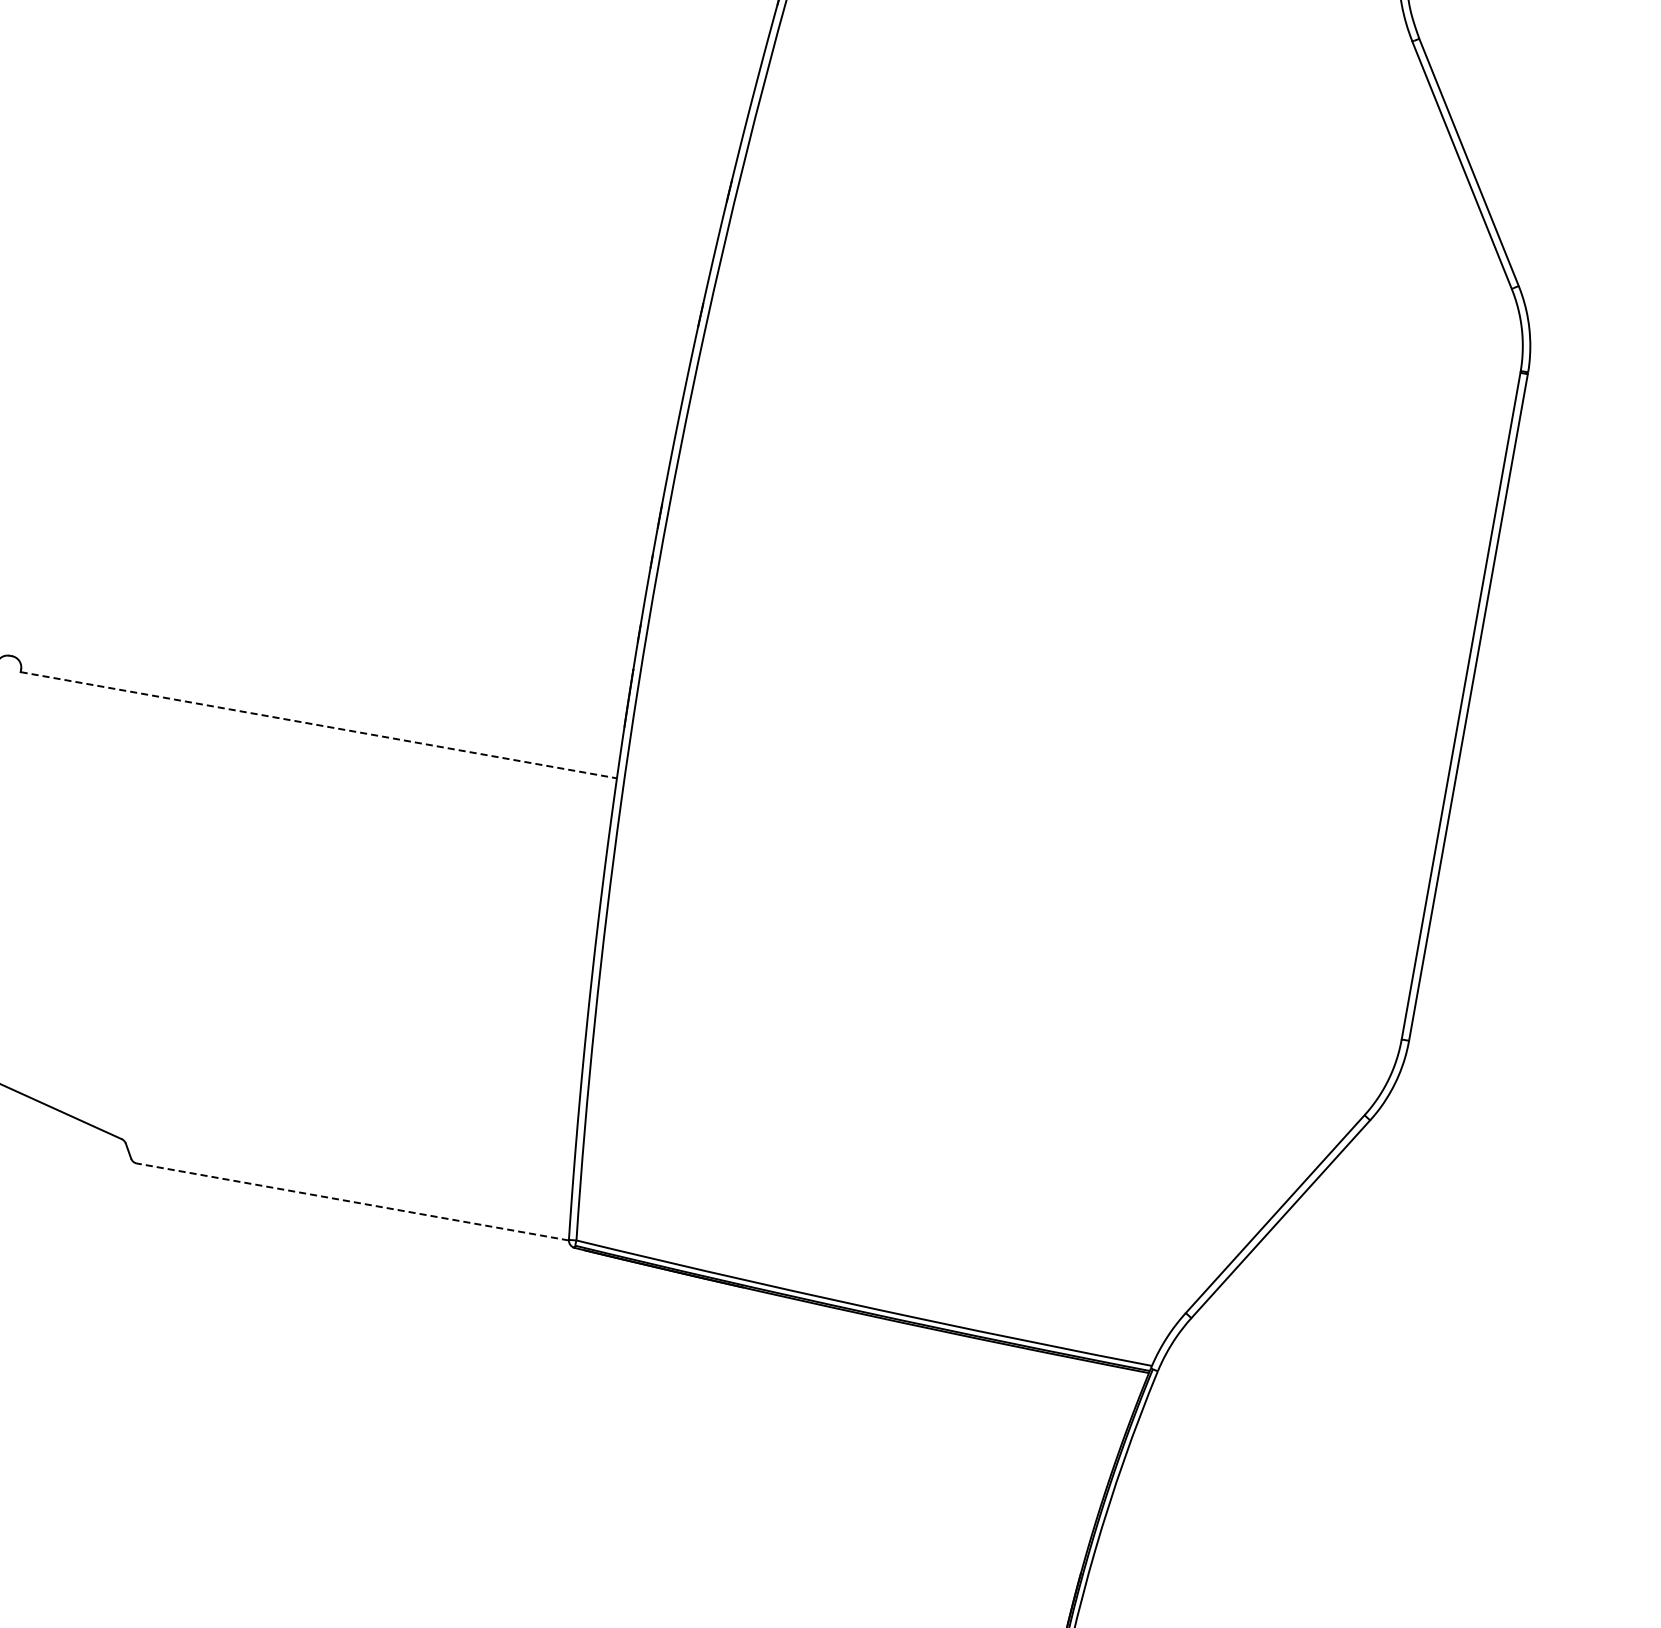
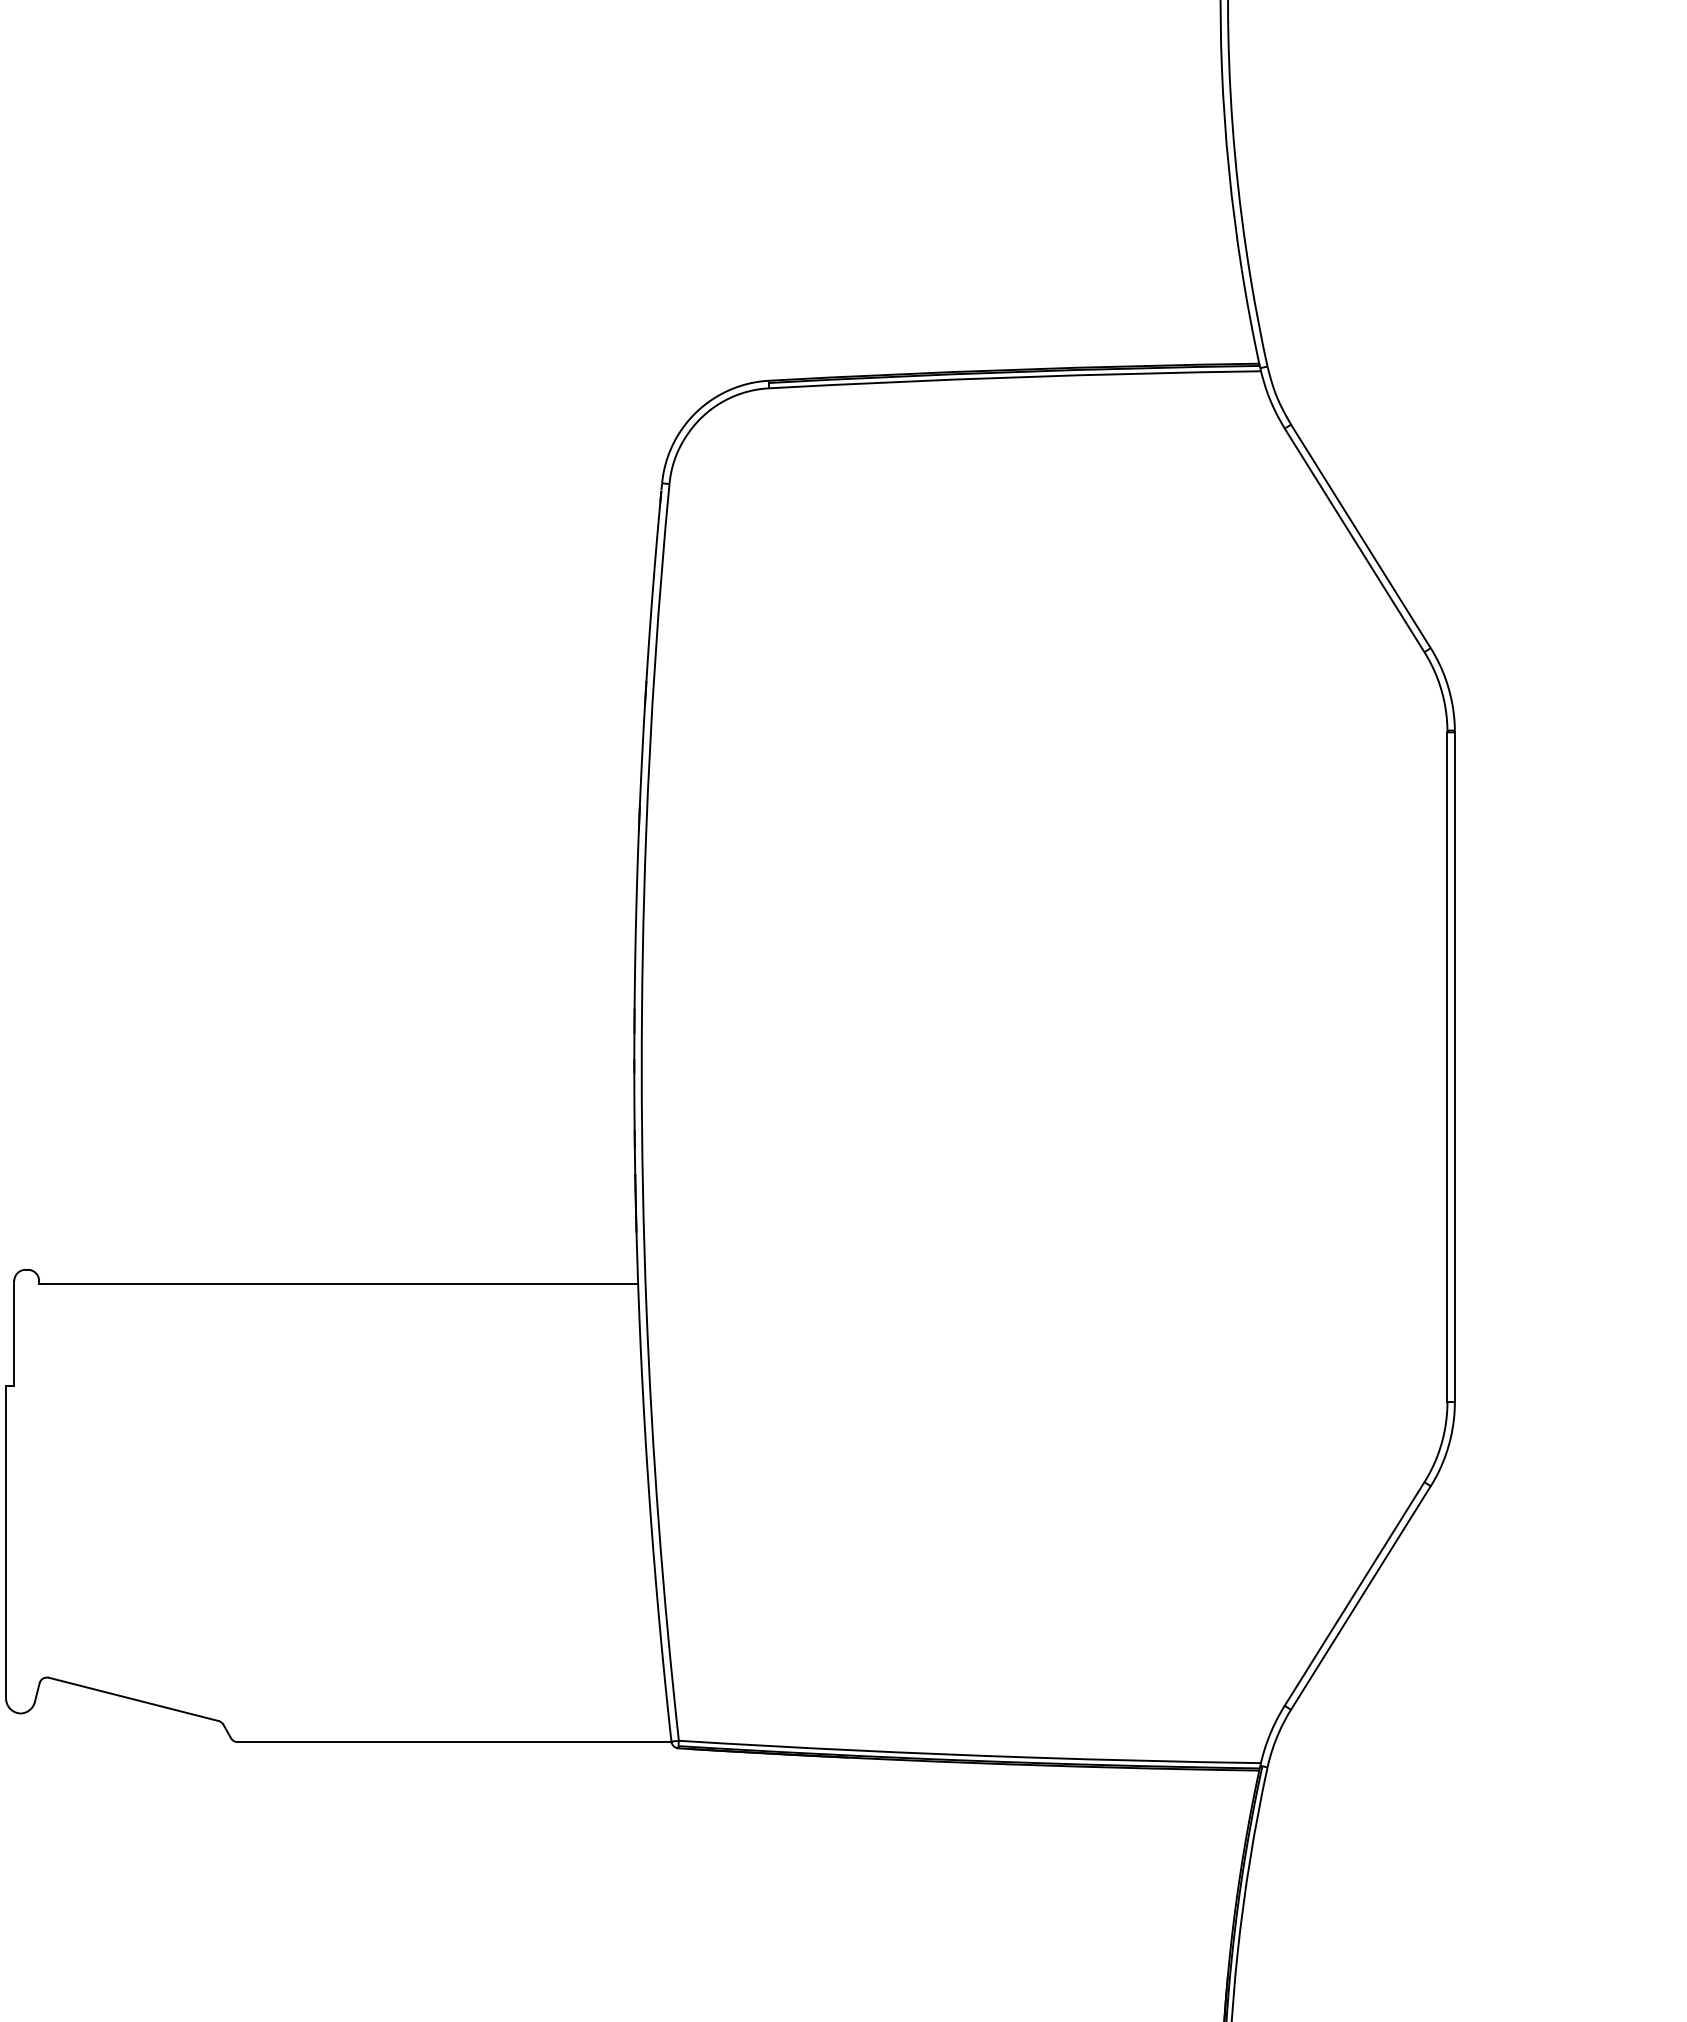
line: (319, 725) -> (339, 1283), dashed -> solid
line: (352, 1202) -> (454, 1742), dashed -> solid

